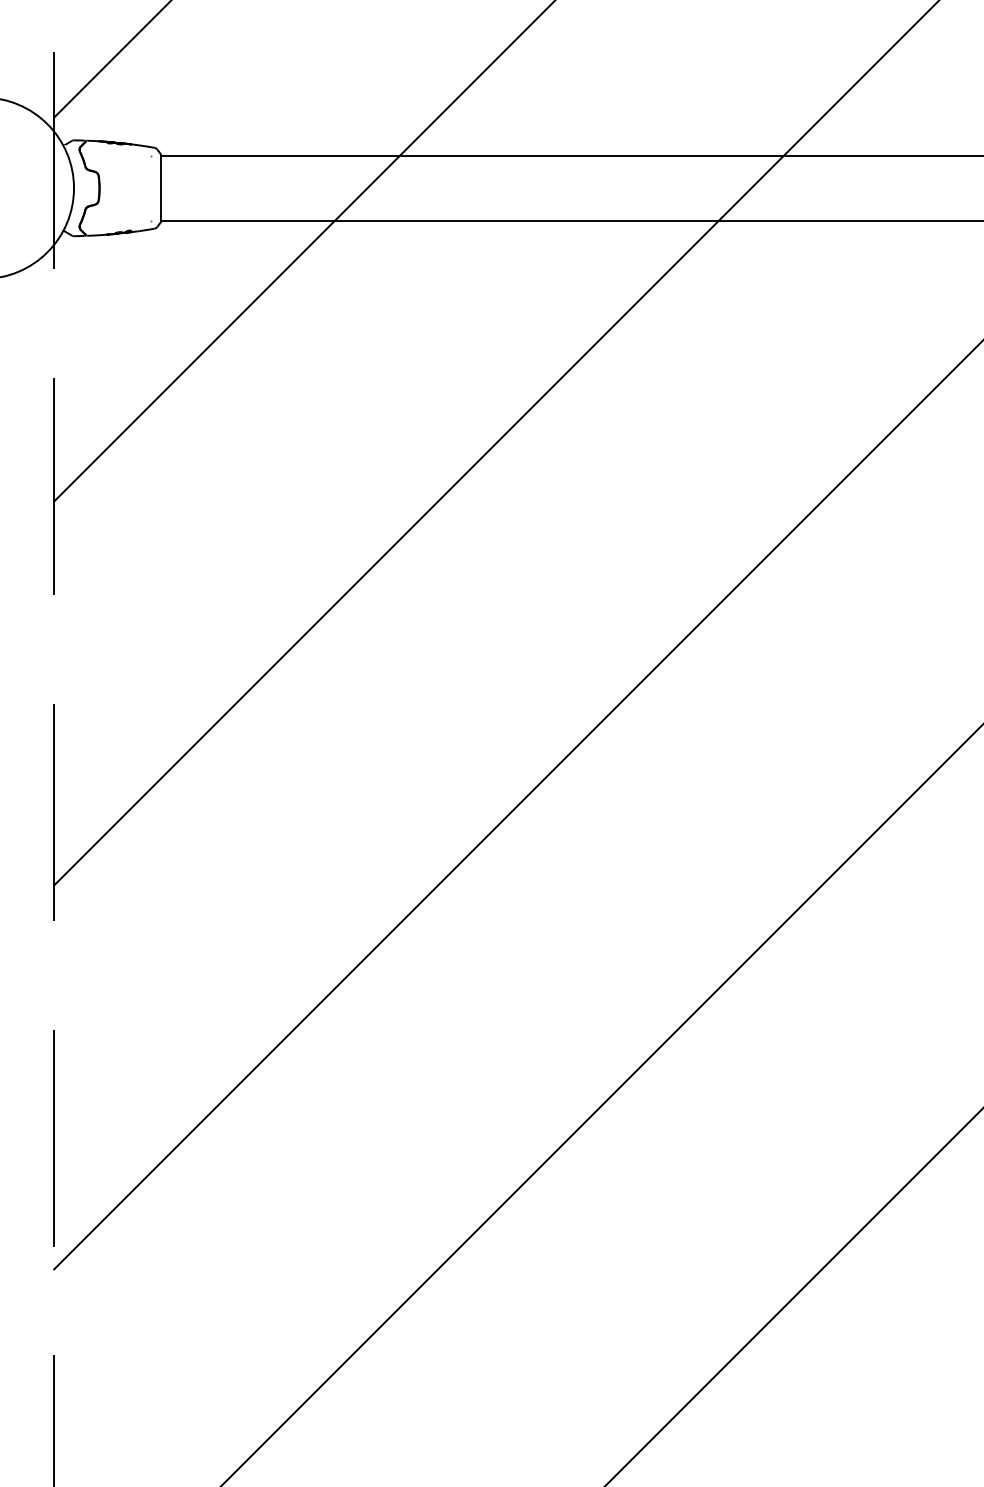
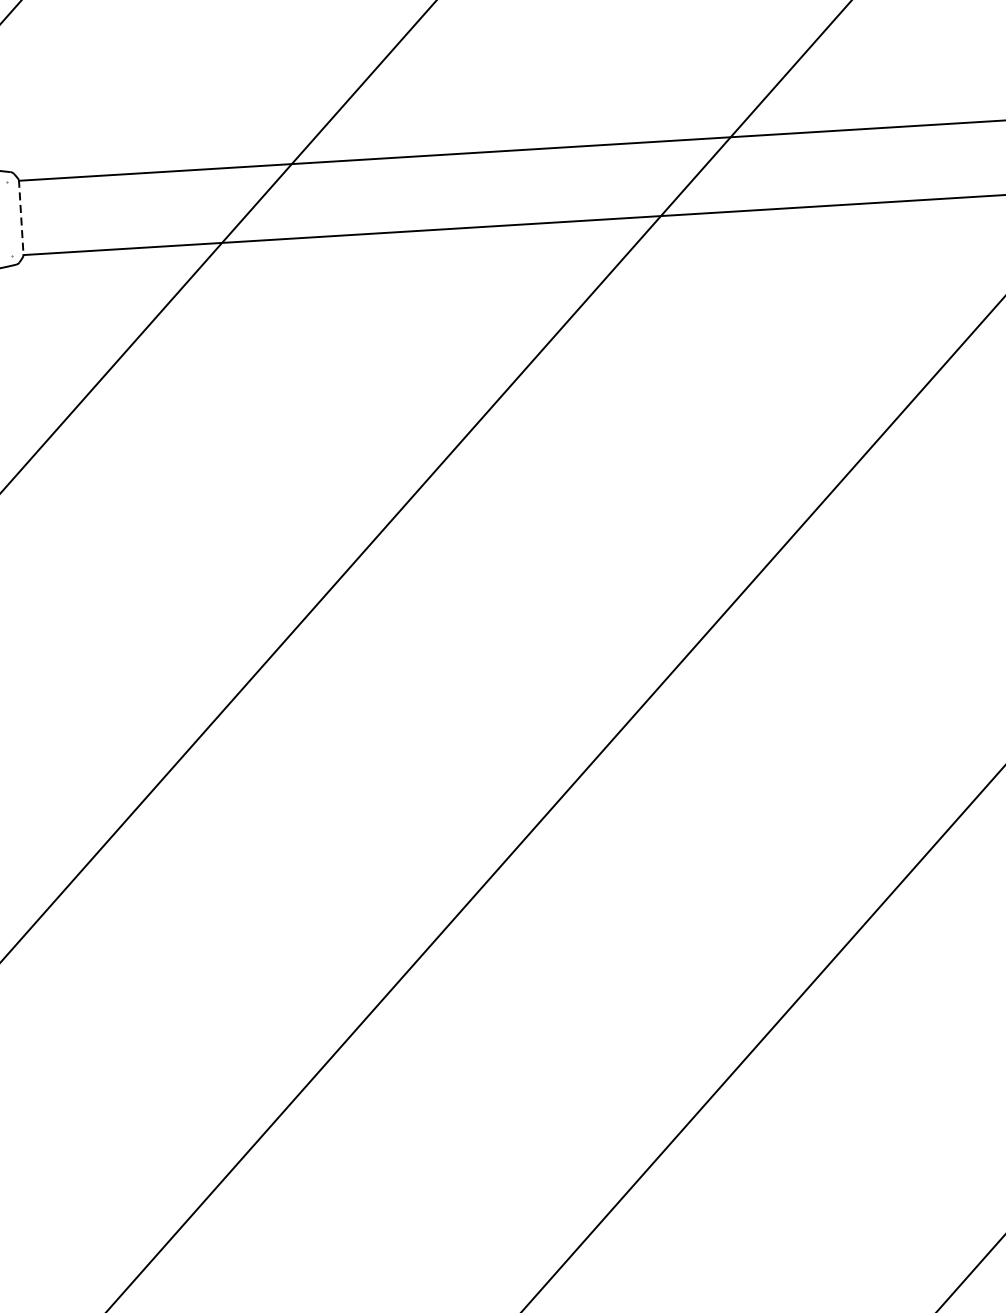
line: (161, 188) -> (21, 218), solid -> dashed

